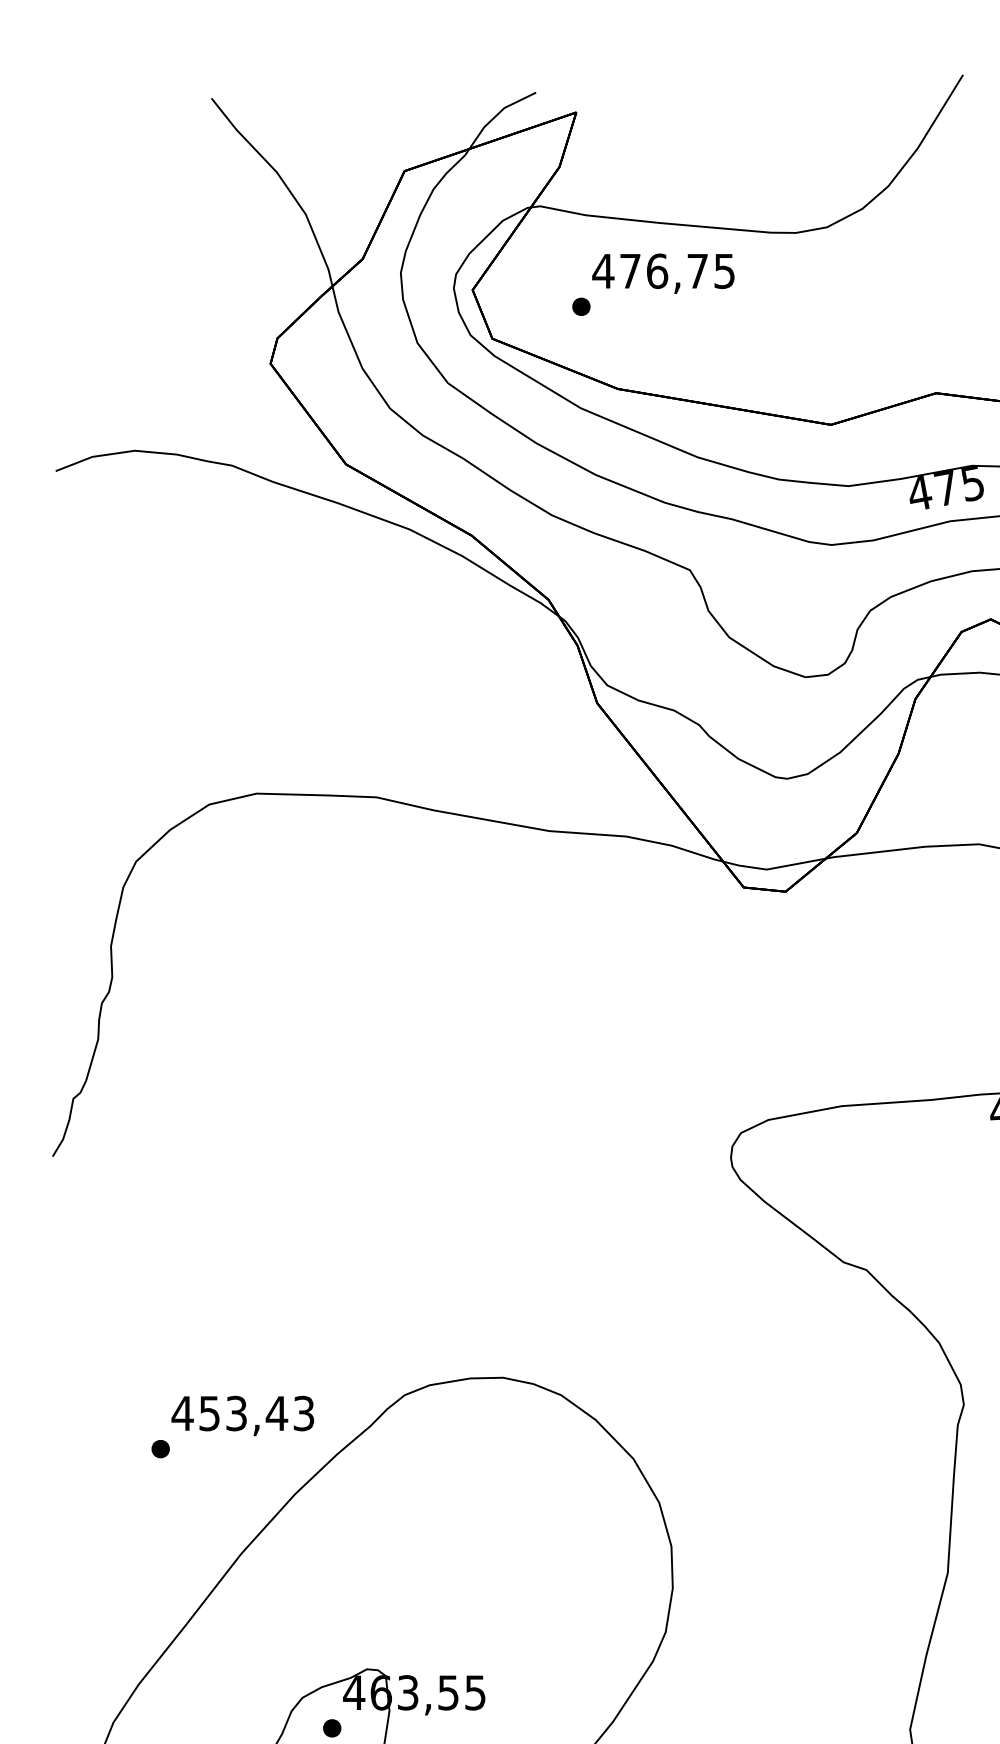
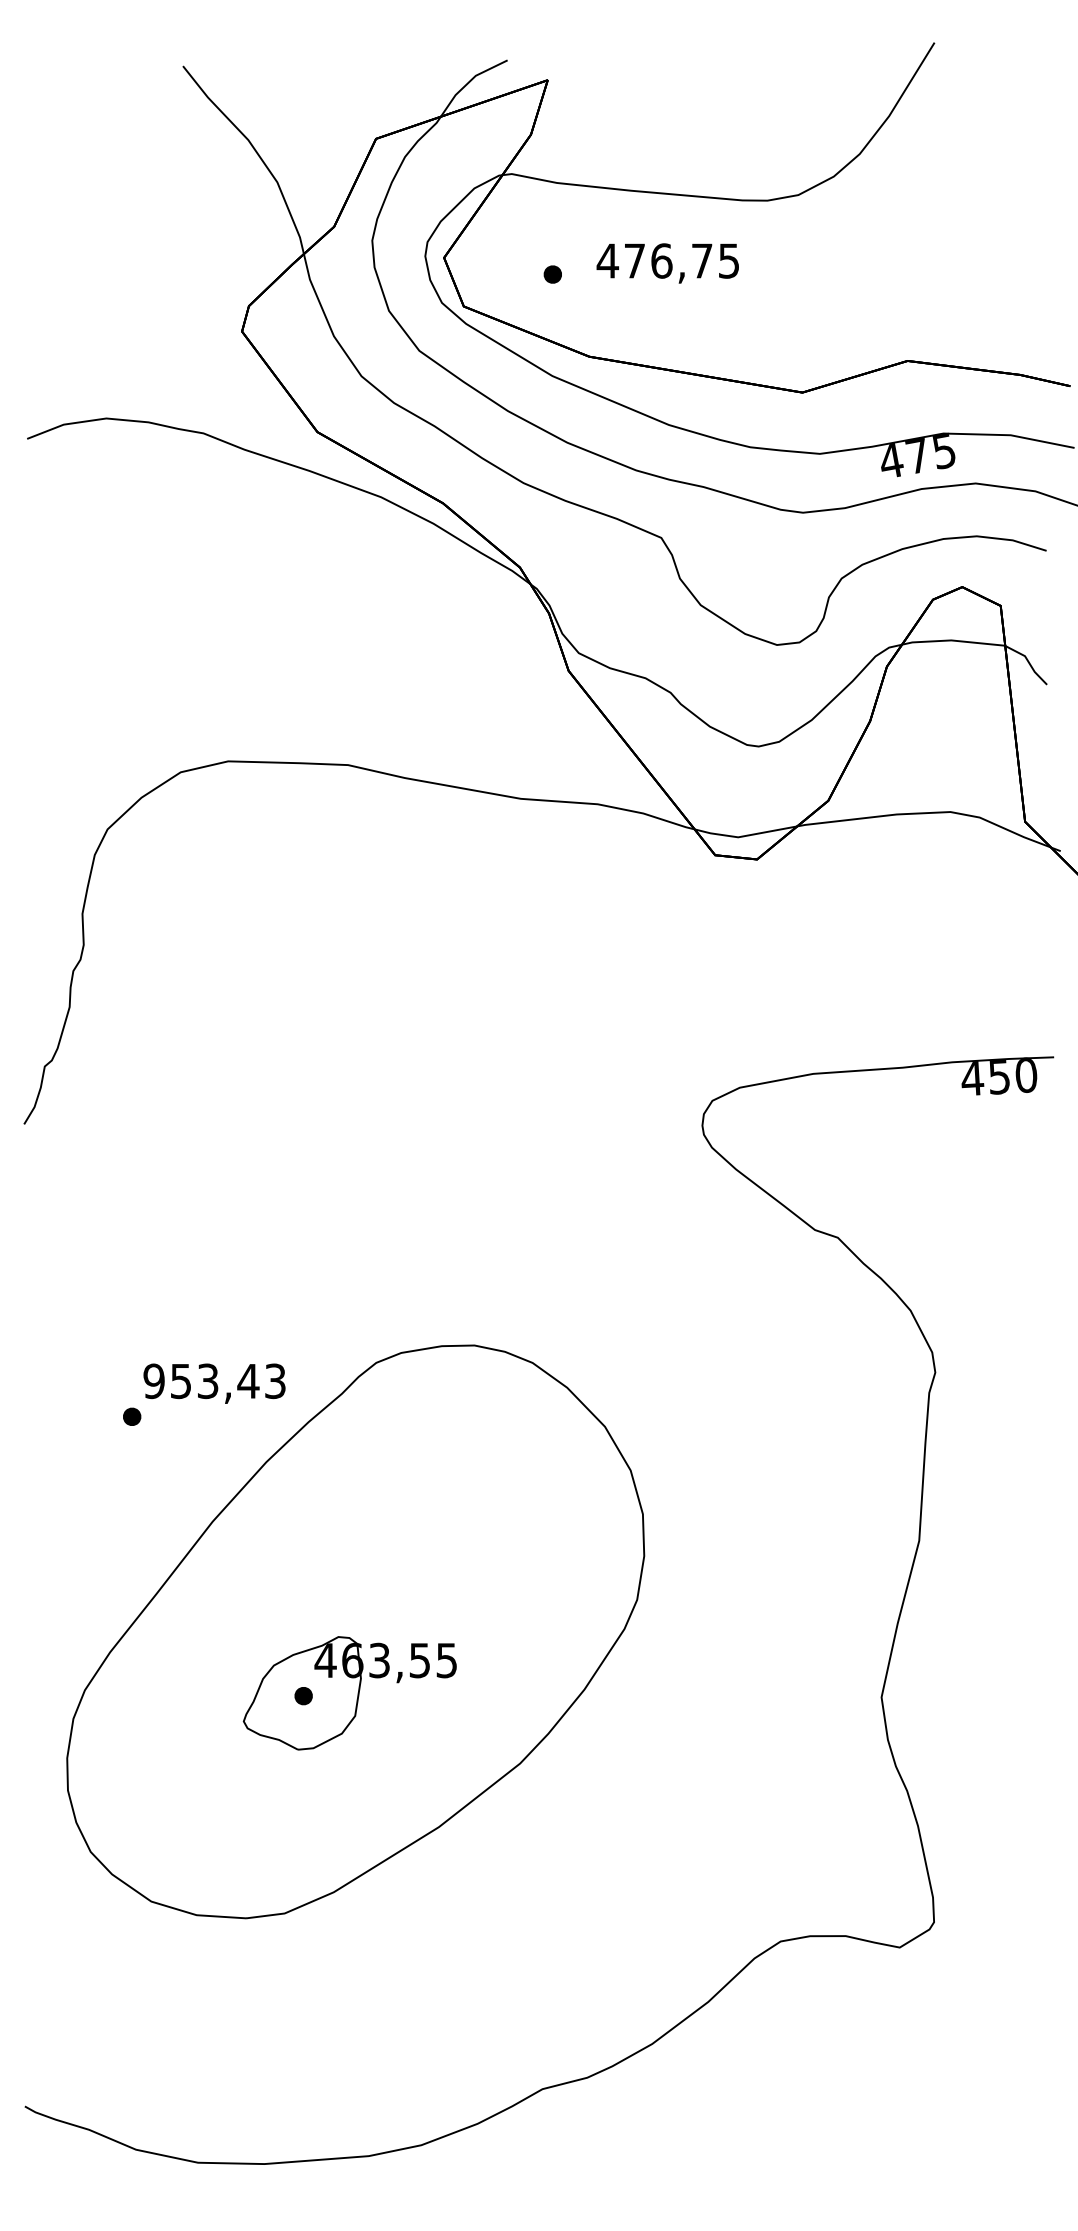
text: (663, 273) -> (667, 263), moved
text: (182, 1413) -> (153, 1381), 453,43 -> 953,43

